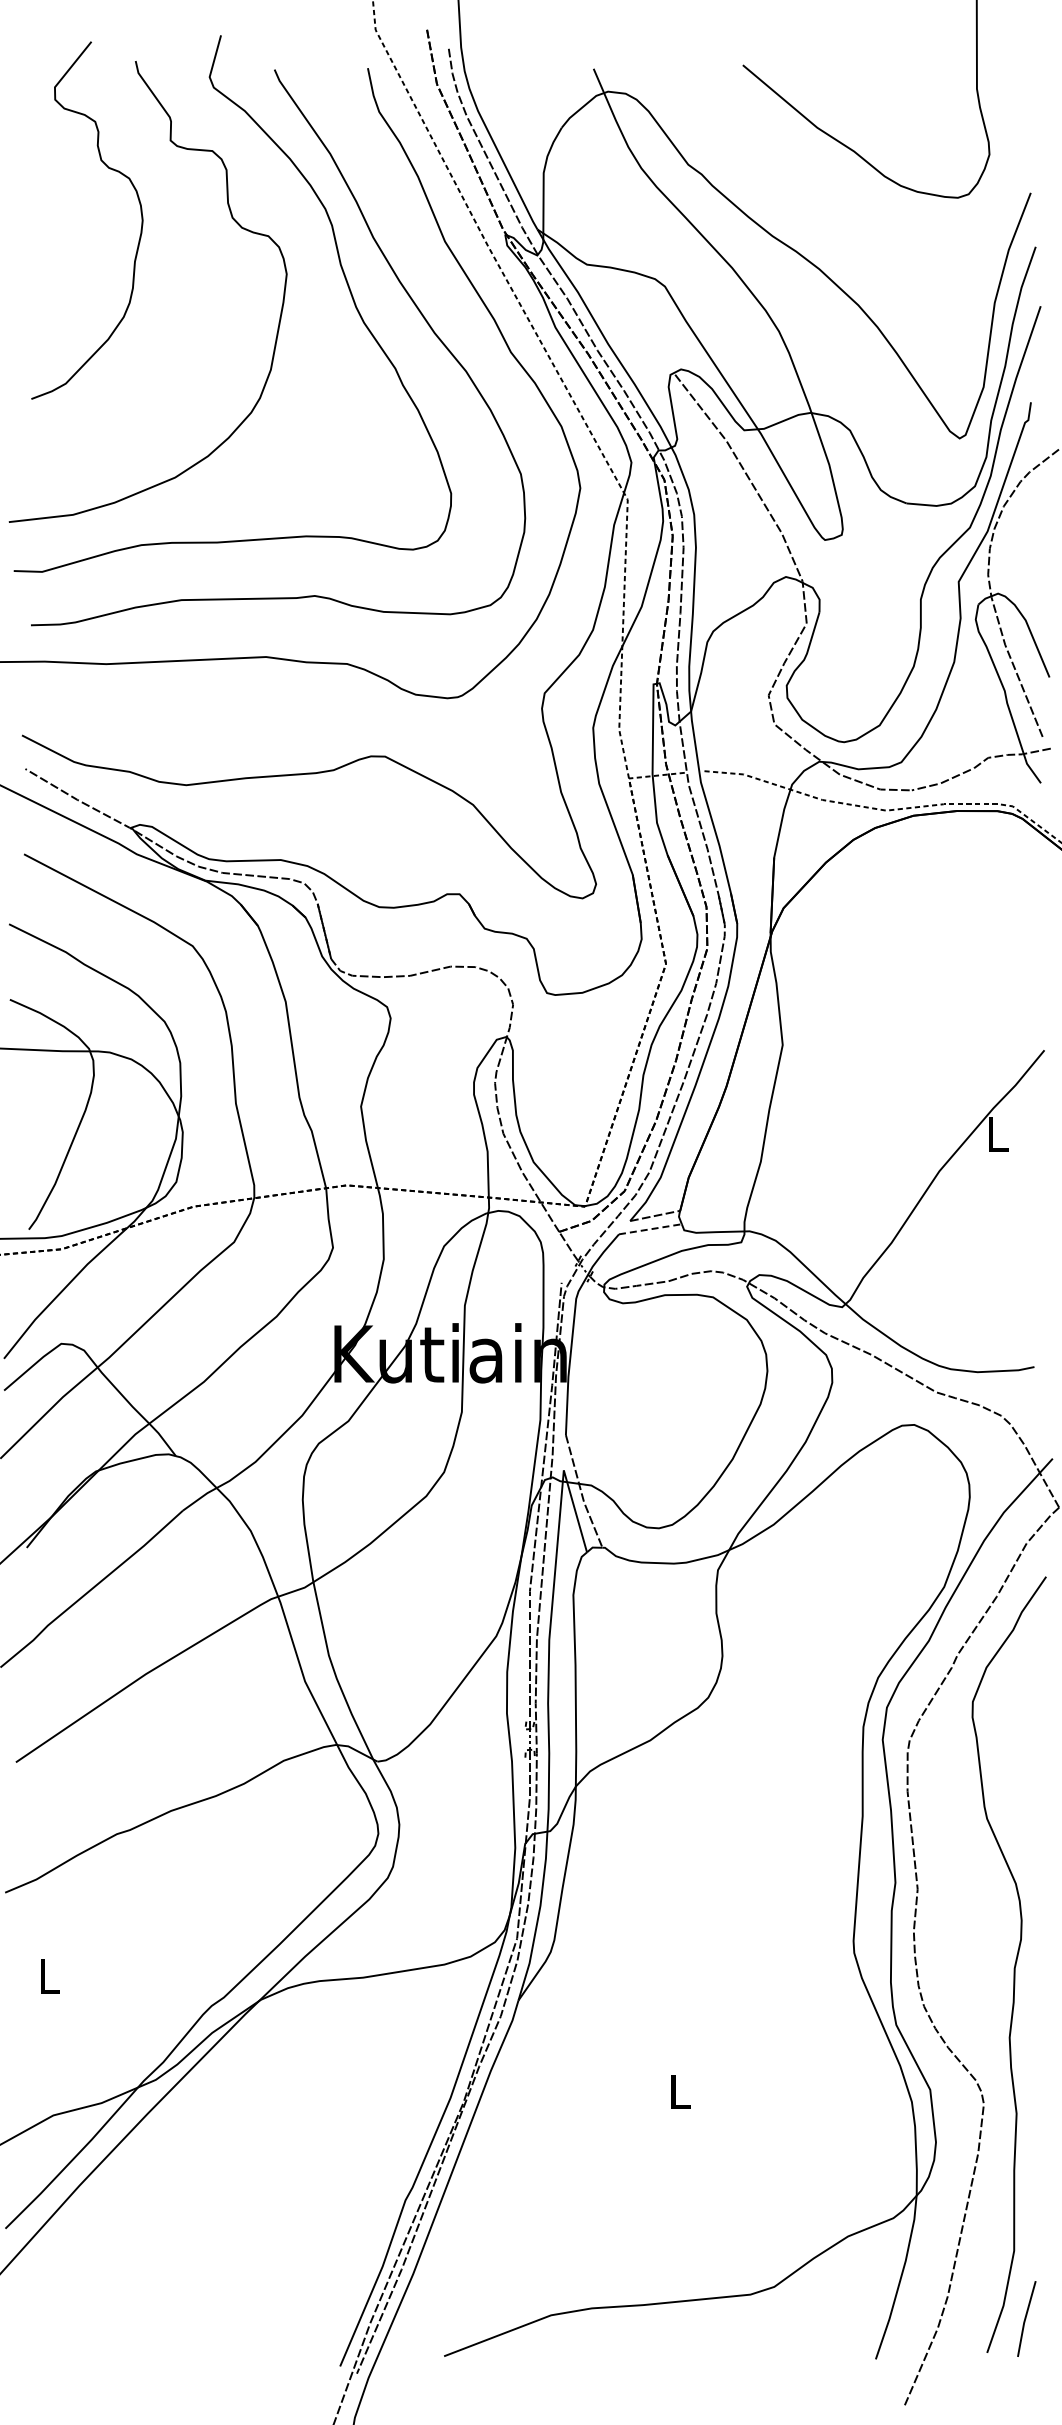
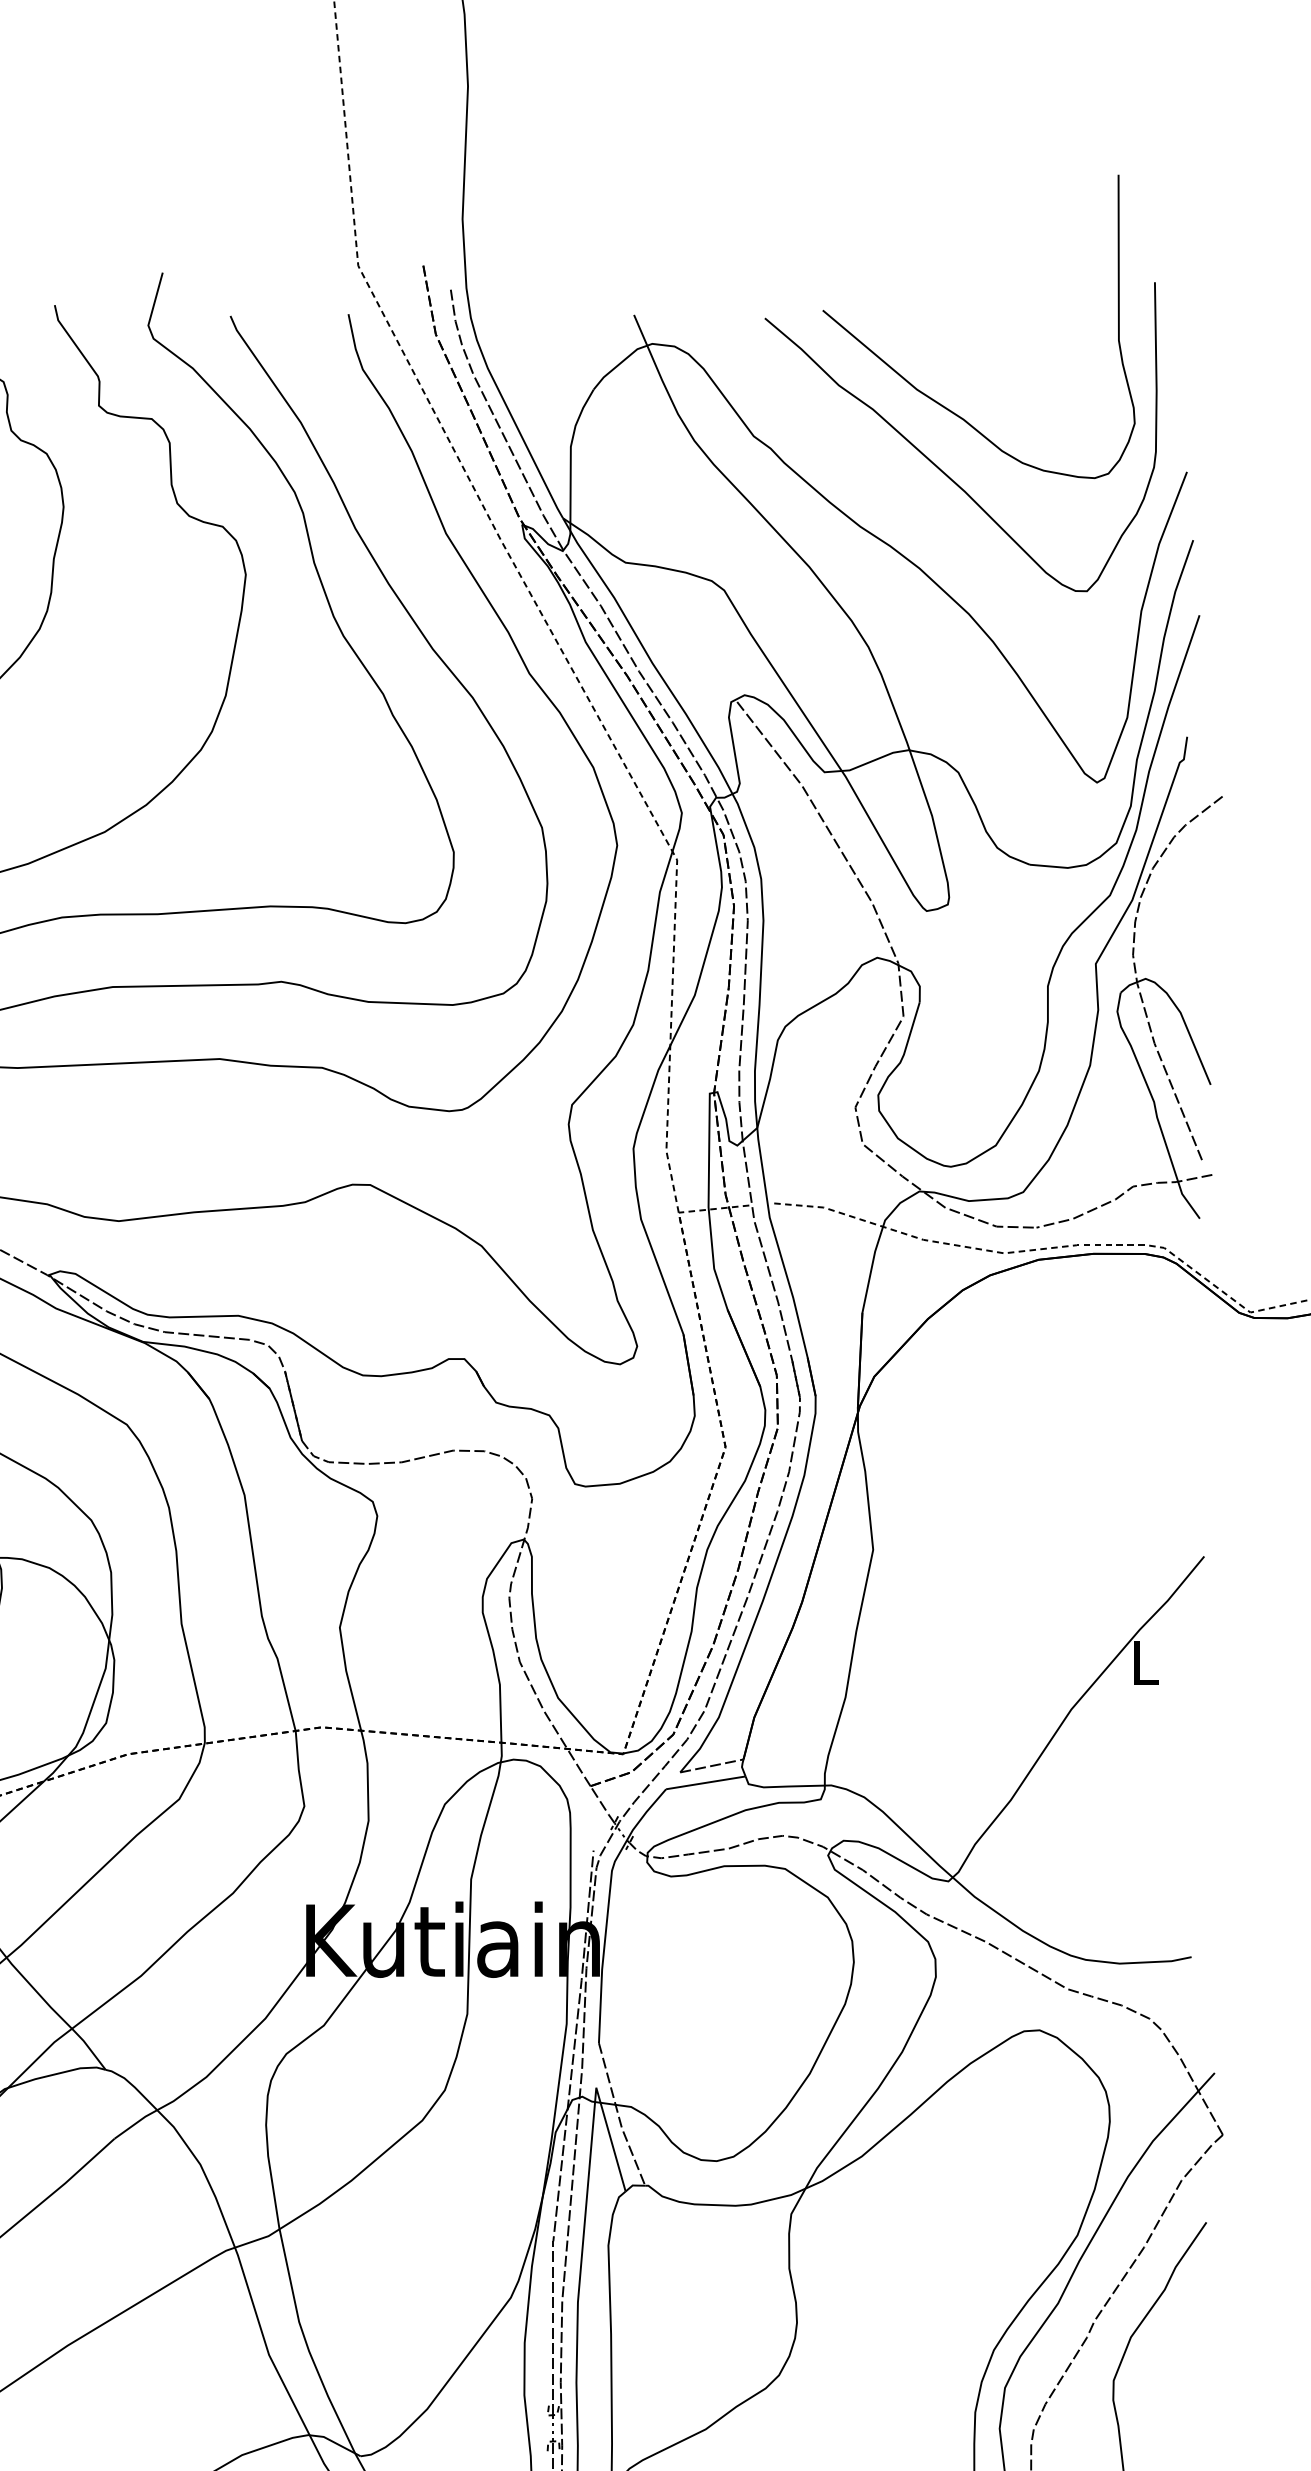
curve: (831, 185) -> (934, 462), added
line: (650, 1229) -> (705, 1783), dashed -> solid

